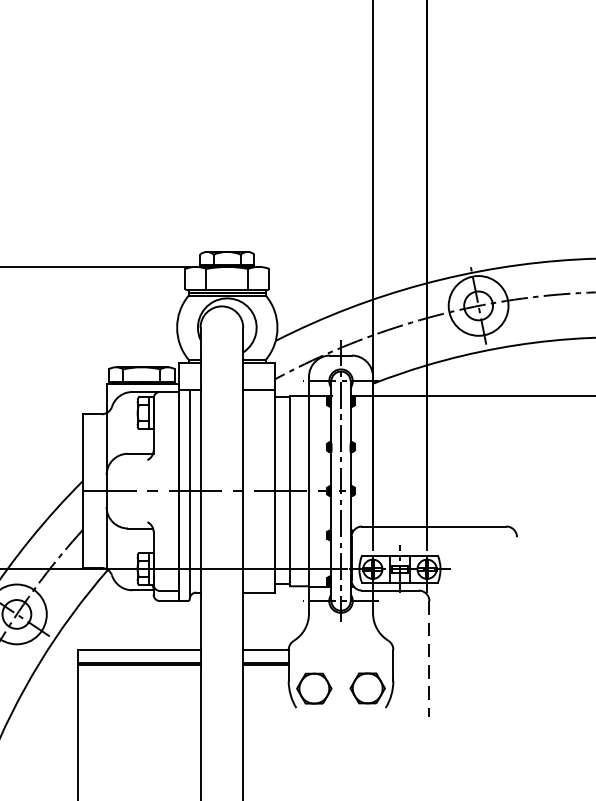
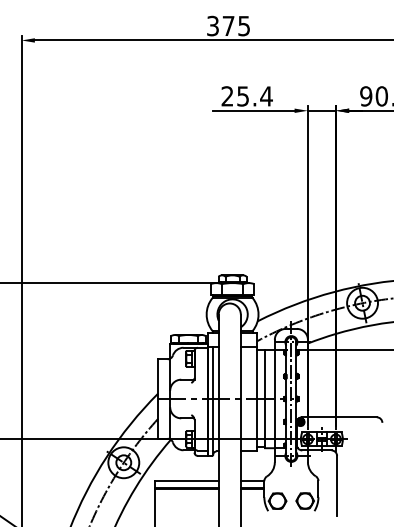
hatch: (358, 563) -> (300, 436), added
line: (430, 658) -> (337, 485), dashed -> solid

